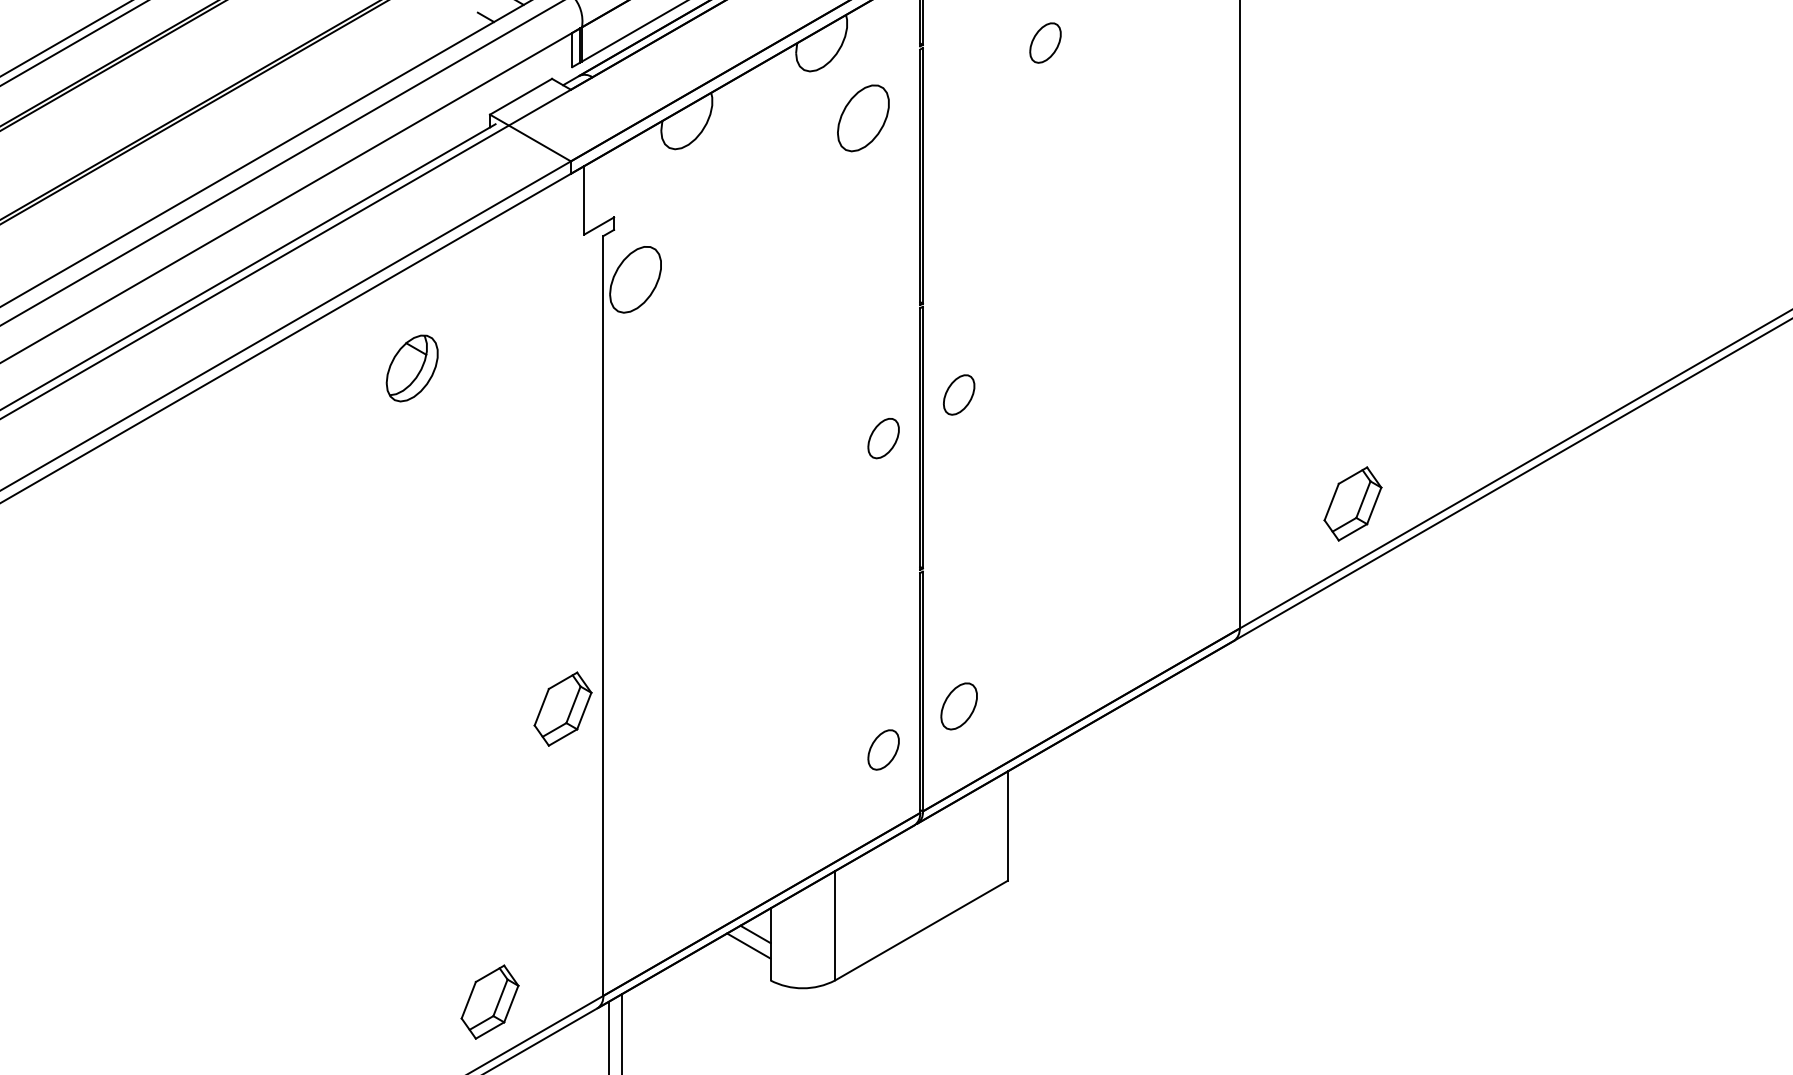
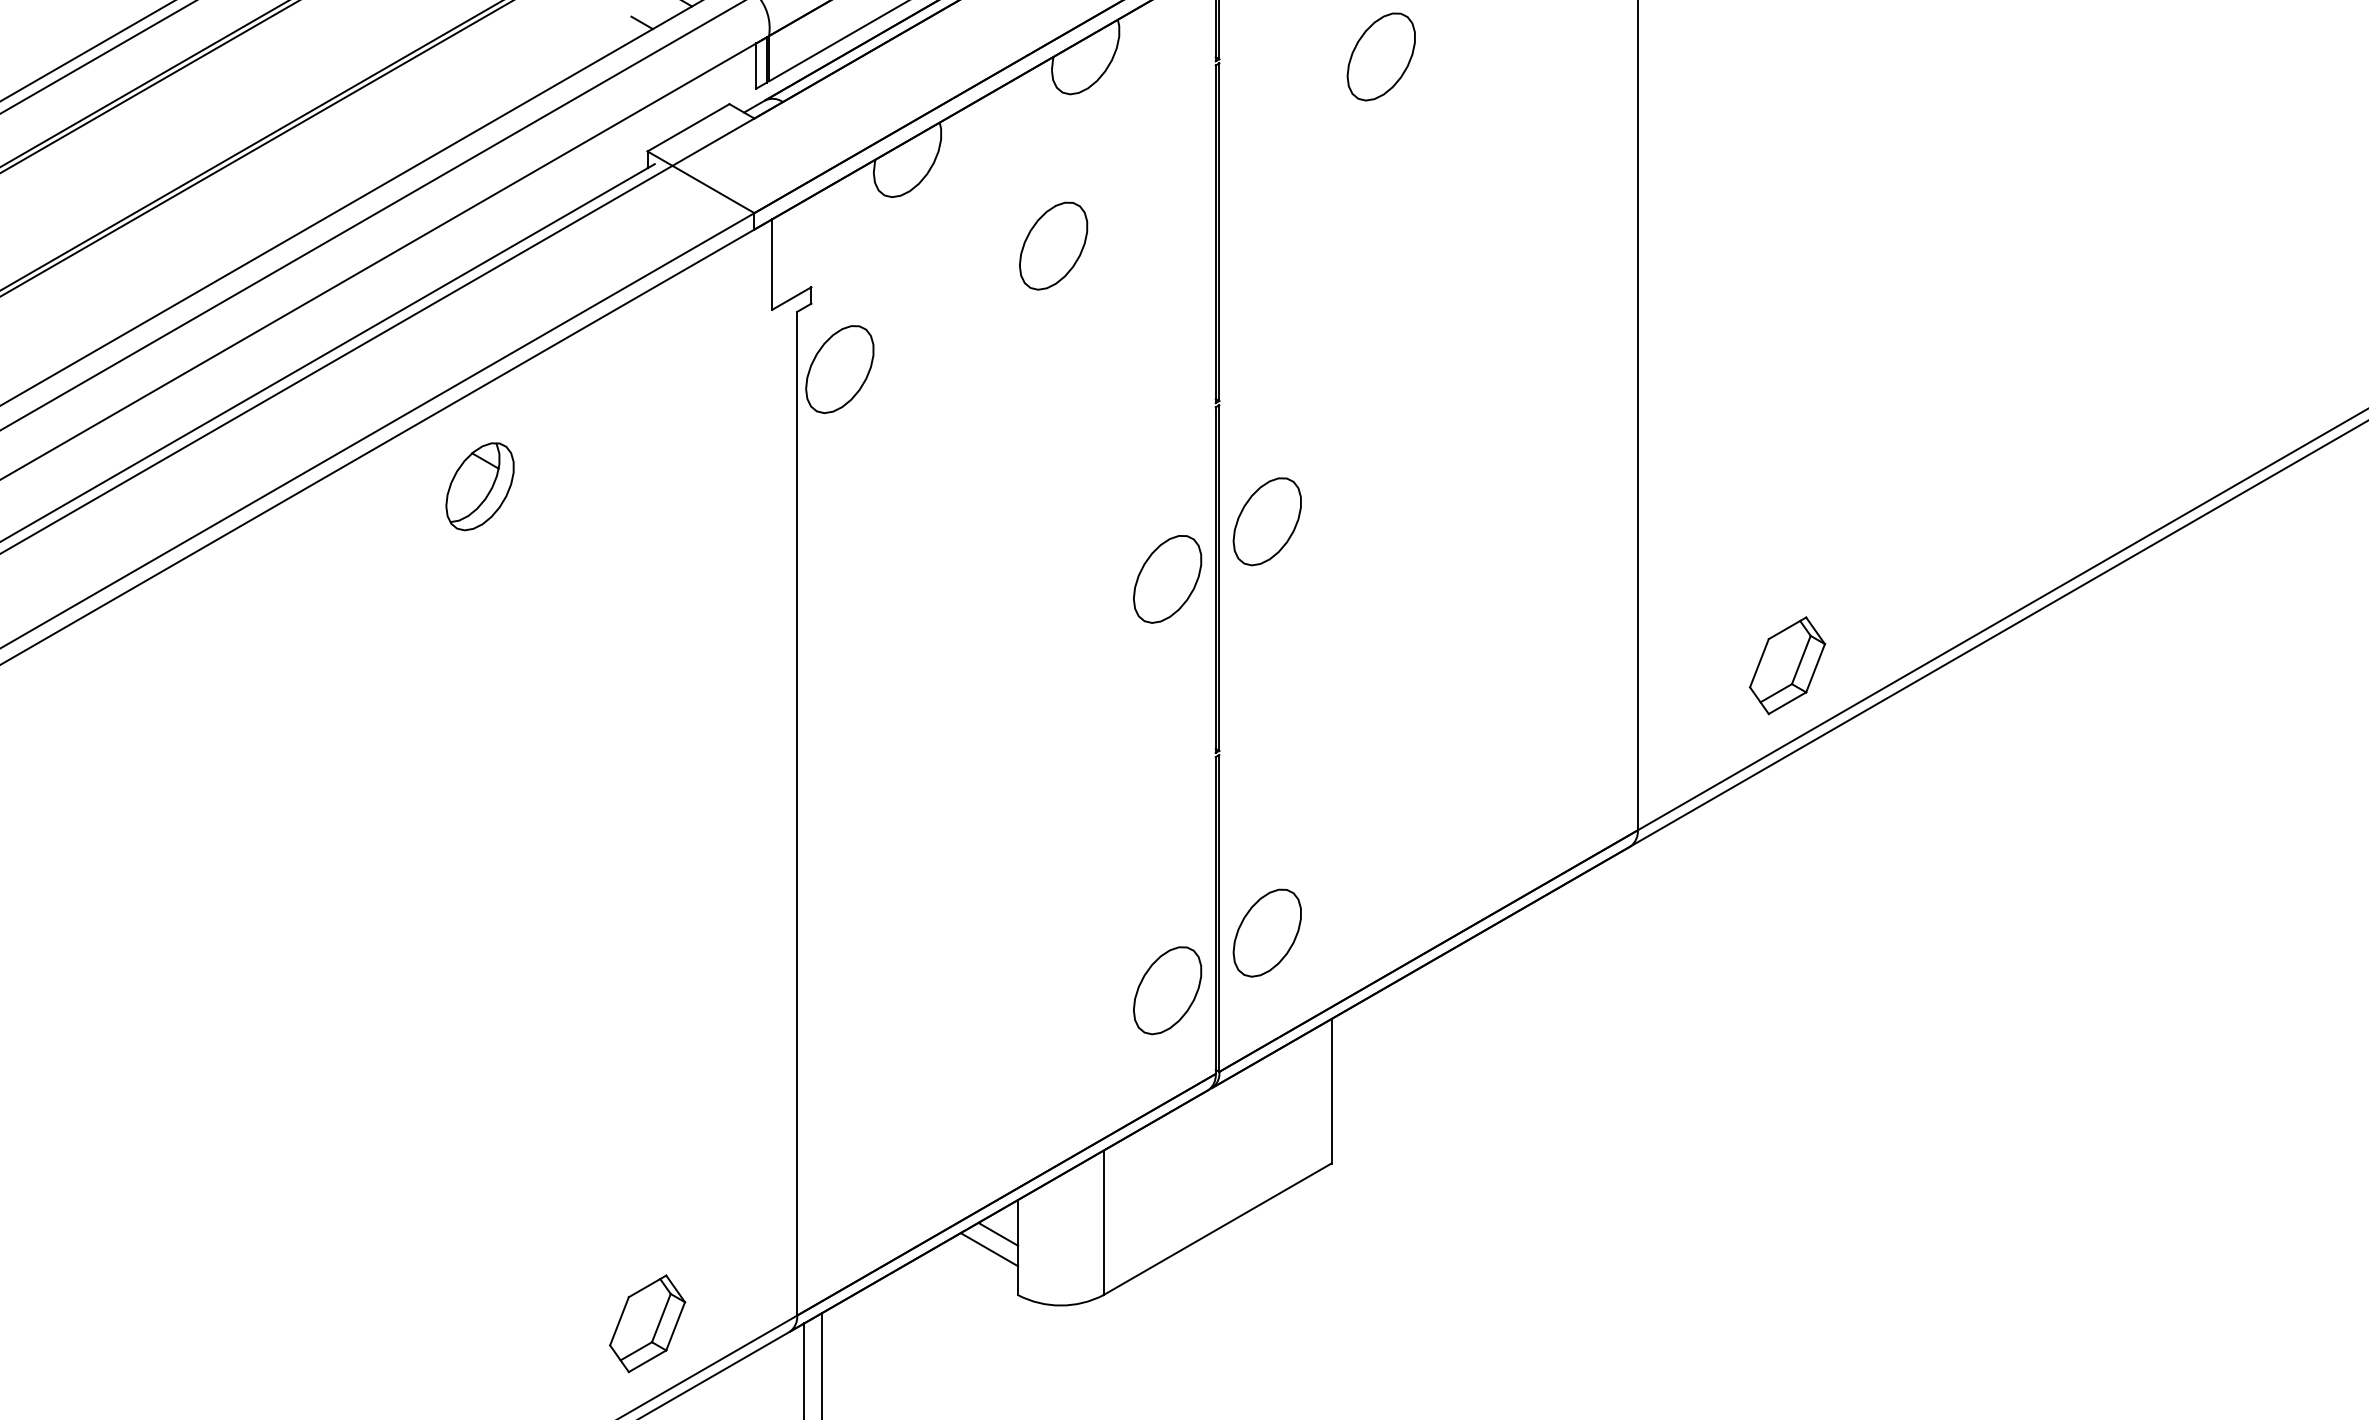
part: (1045, 42) -> (1381, 56), size x1.67
part: (863, 118) -> (1053, 246), moved
part: (411, 368) -> (479, 486), moved
part: (958, 394) -> (1266, 521), size x1.67
part: (883, 438) -> (1167, 579), size x1.67
part: (958, 706) -> (1266, 933), size x1.43
part: (562, 708) -> (743, 935), removed
part: (883, 749) -> (1167, 990), size x1.67

